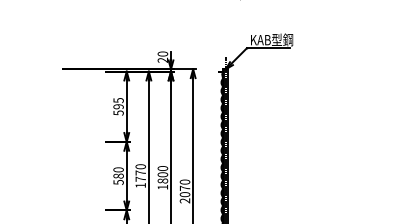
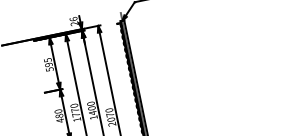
text: (162, 53) -> (73, 18), 20 -> 26
text: (162, 180) -> (92, 112), 1800 -> 1400
text: (118, 182) -> (60, 120), 580 -> 480

